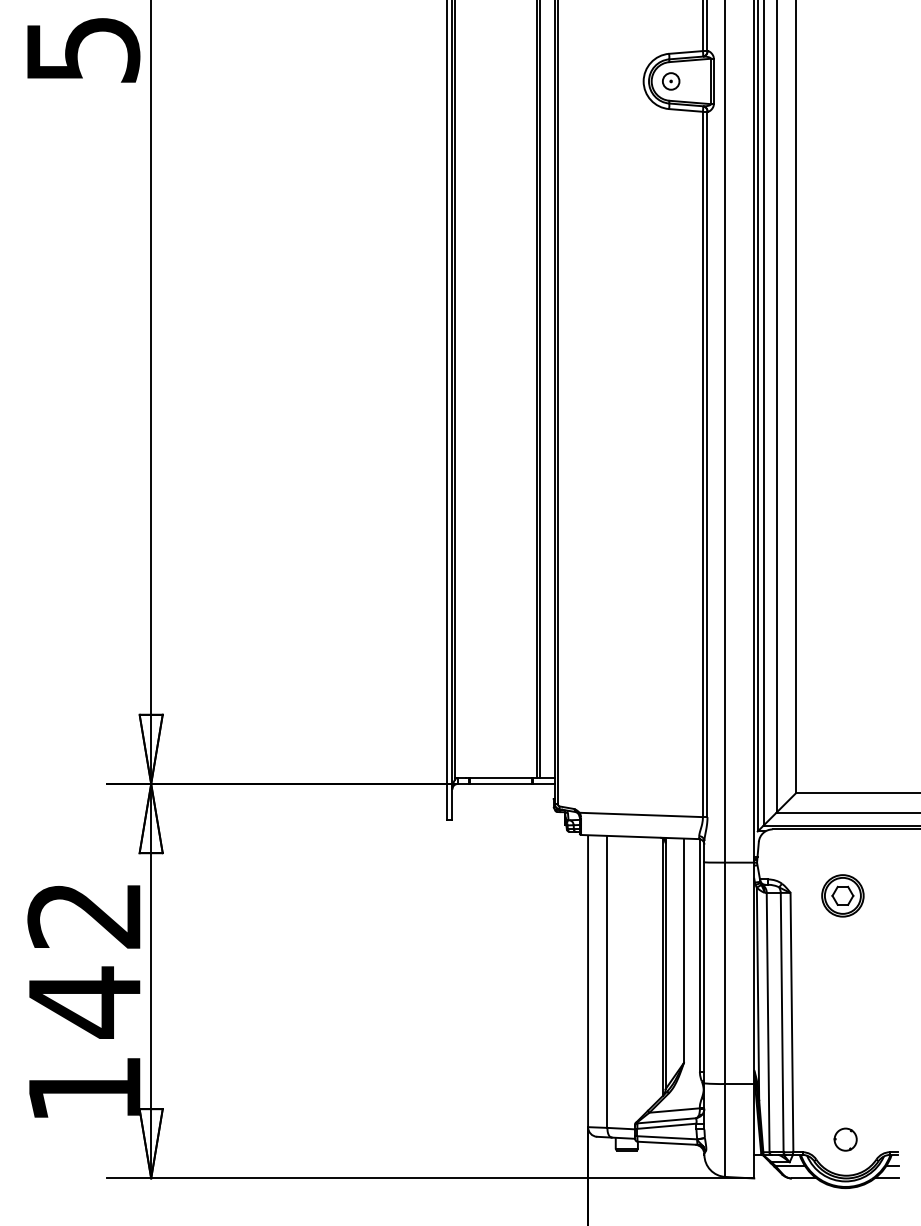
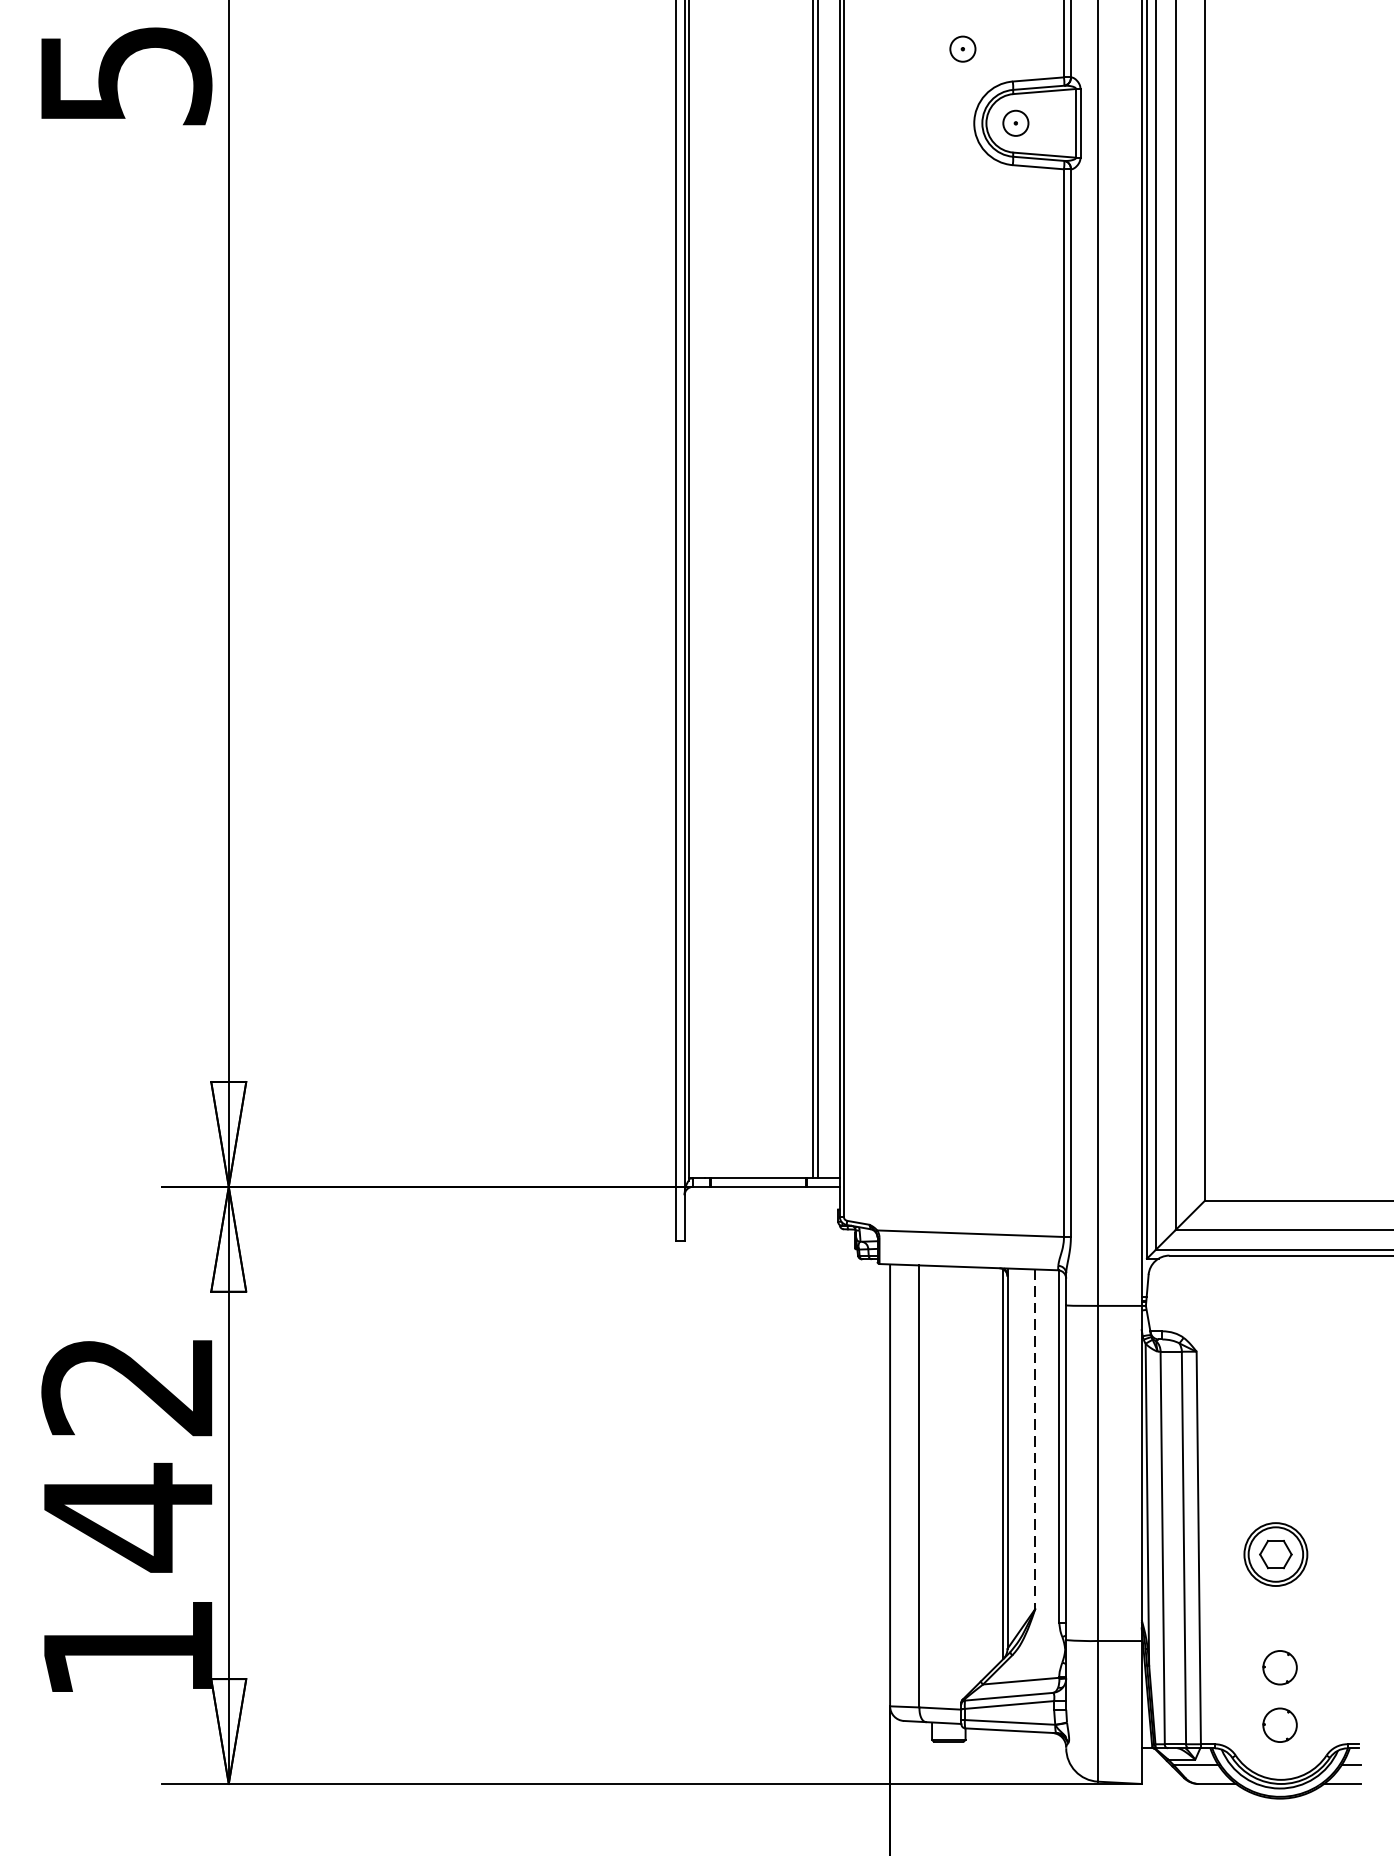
part: (636, 32) -> (963, 49), added
part: (842, 895) -> (1275, 1553), moved
line: (683, 951) -> (1034, 1440), solid -> dashed
circle: (845, 1101) -> (1279, 1667), added

